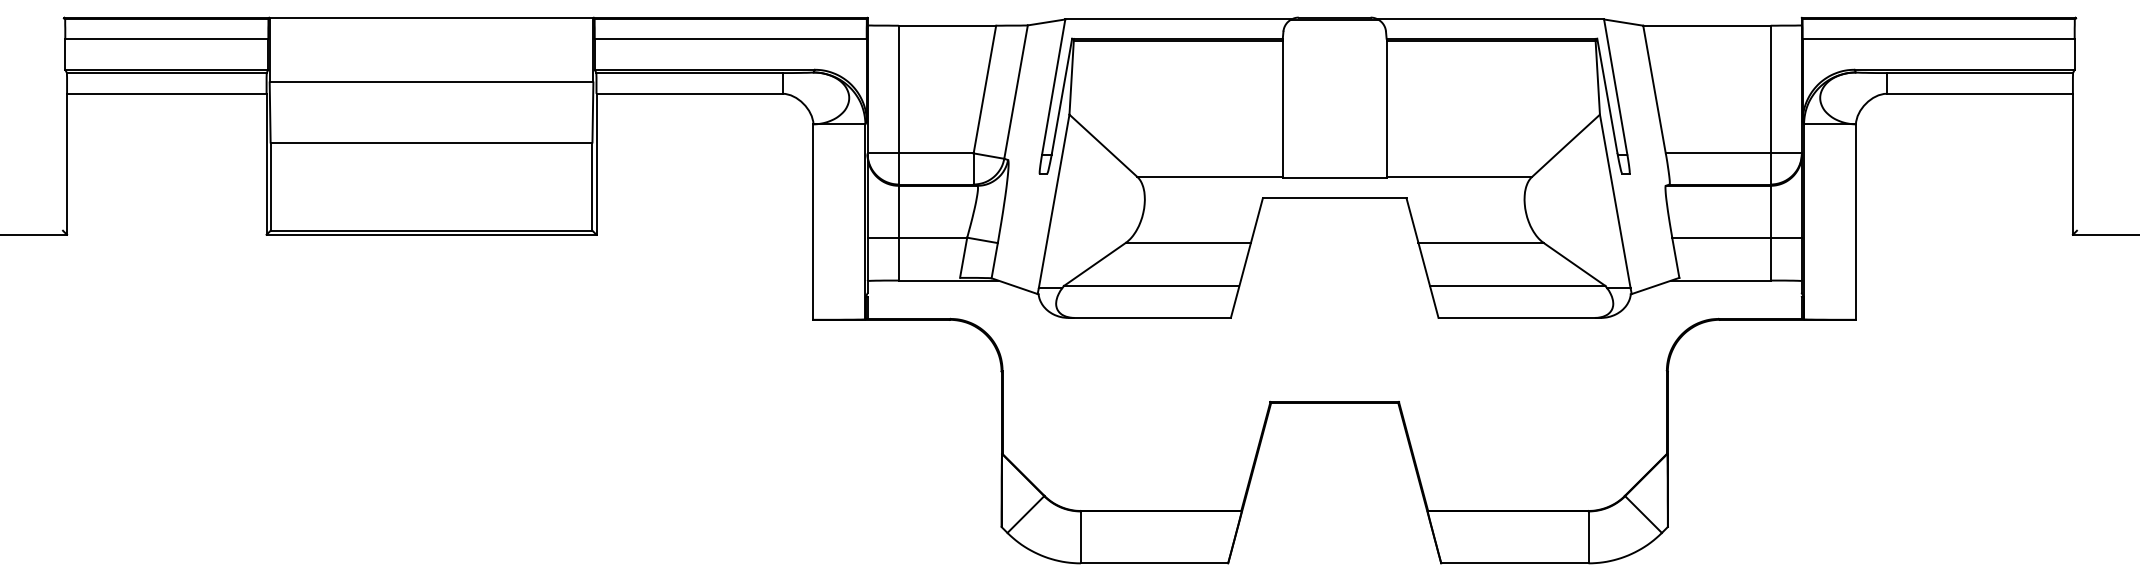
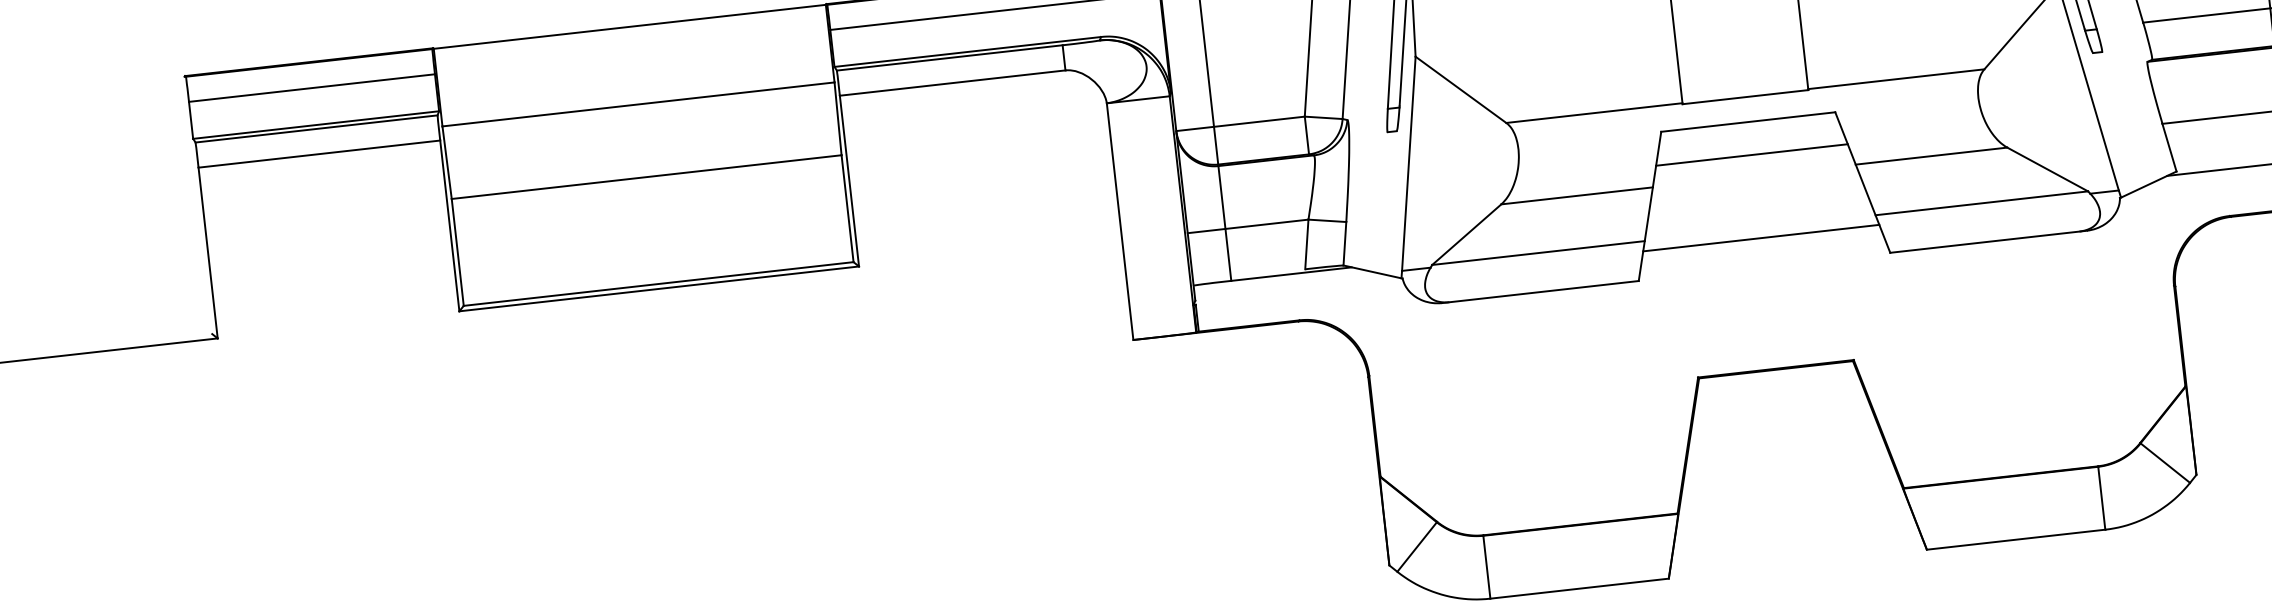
line: (1334, 225) -> (1751, 154), added
line: (1334, 294) -> (1761, 238), added

